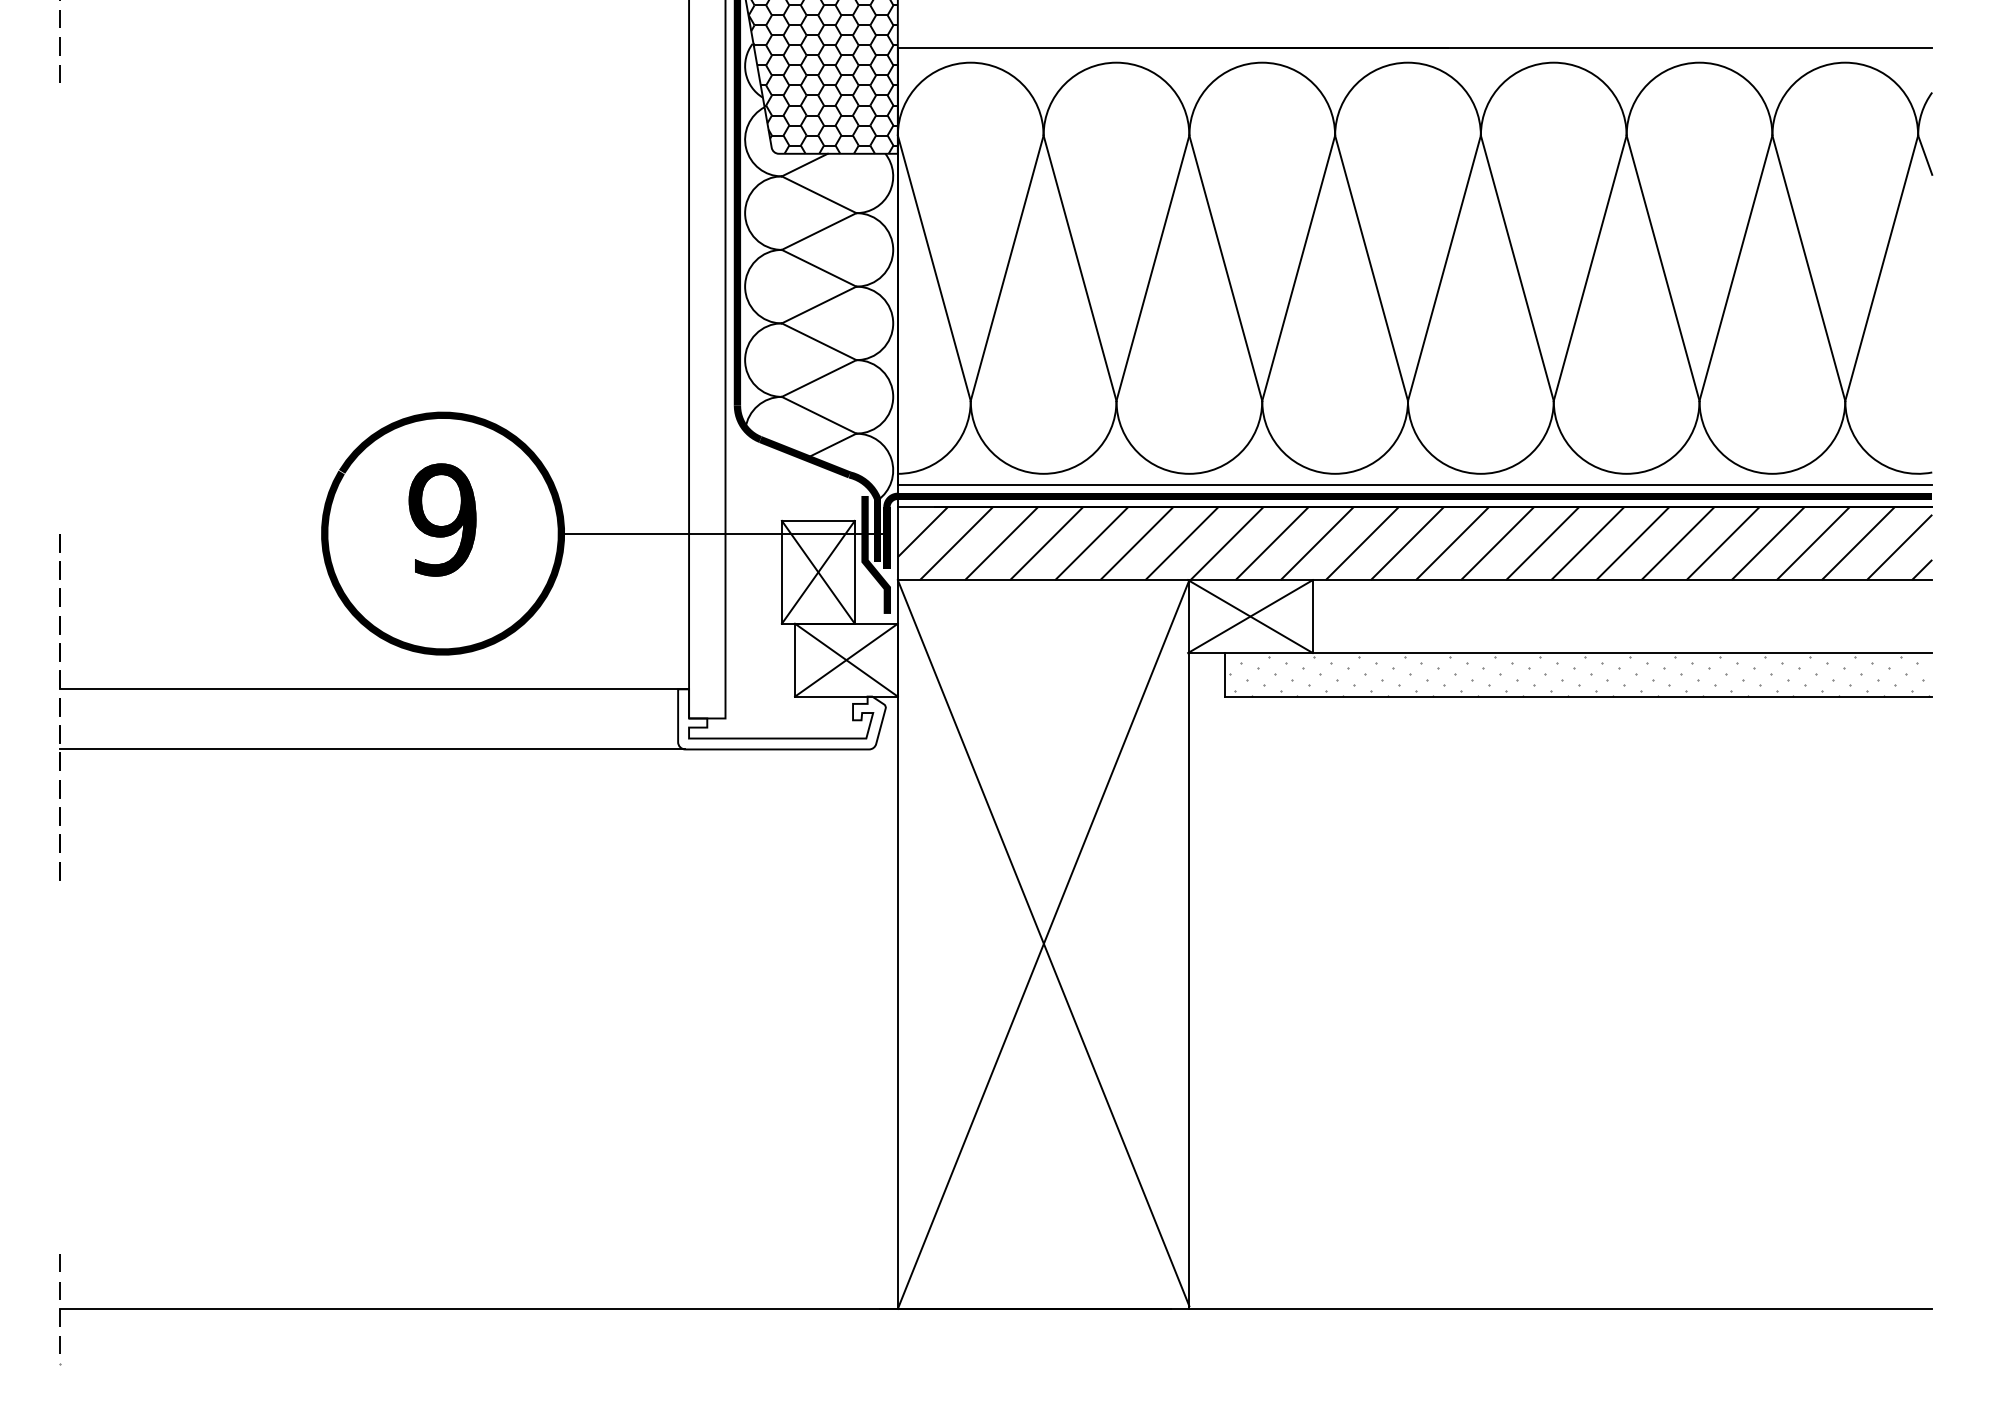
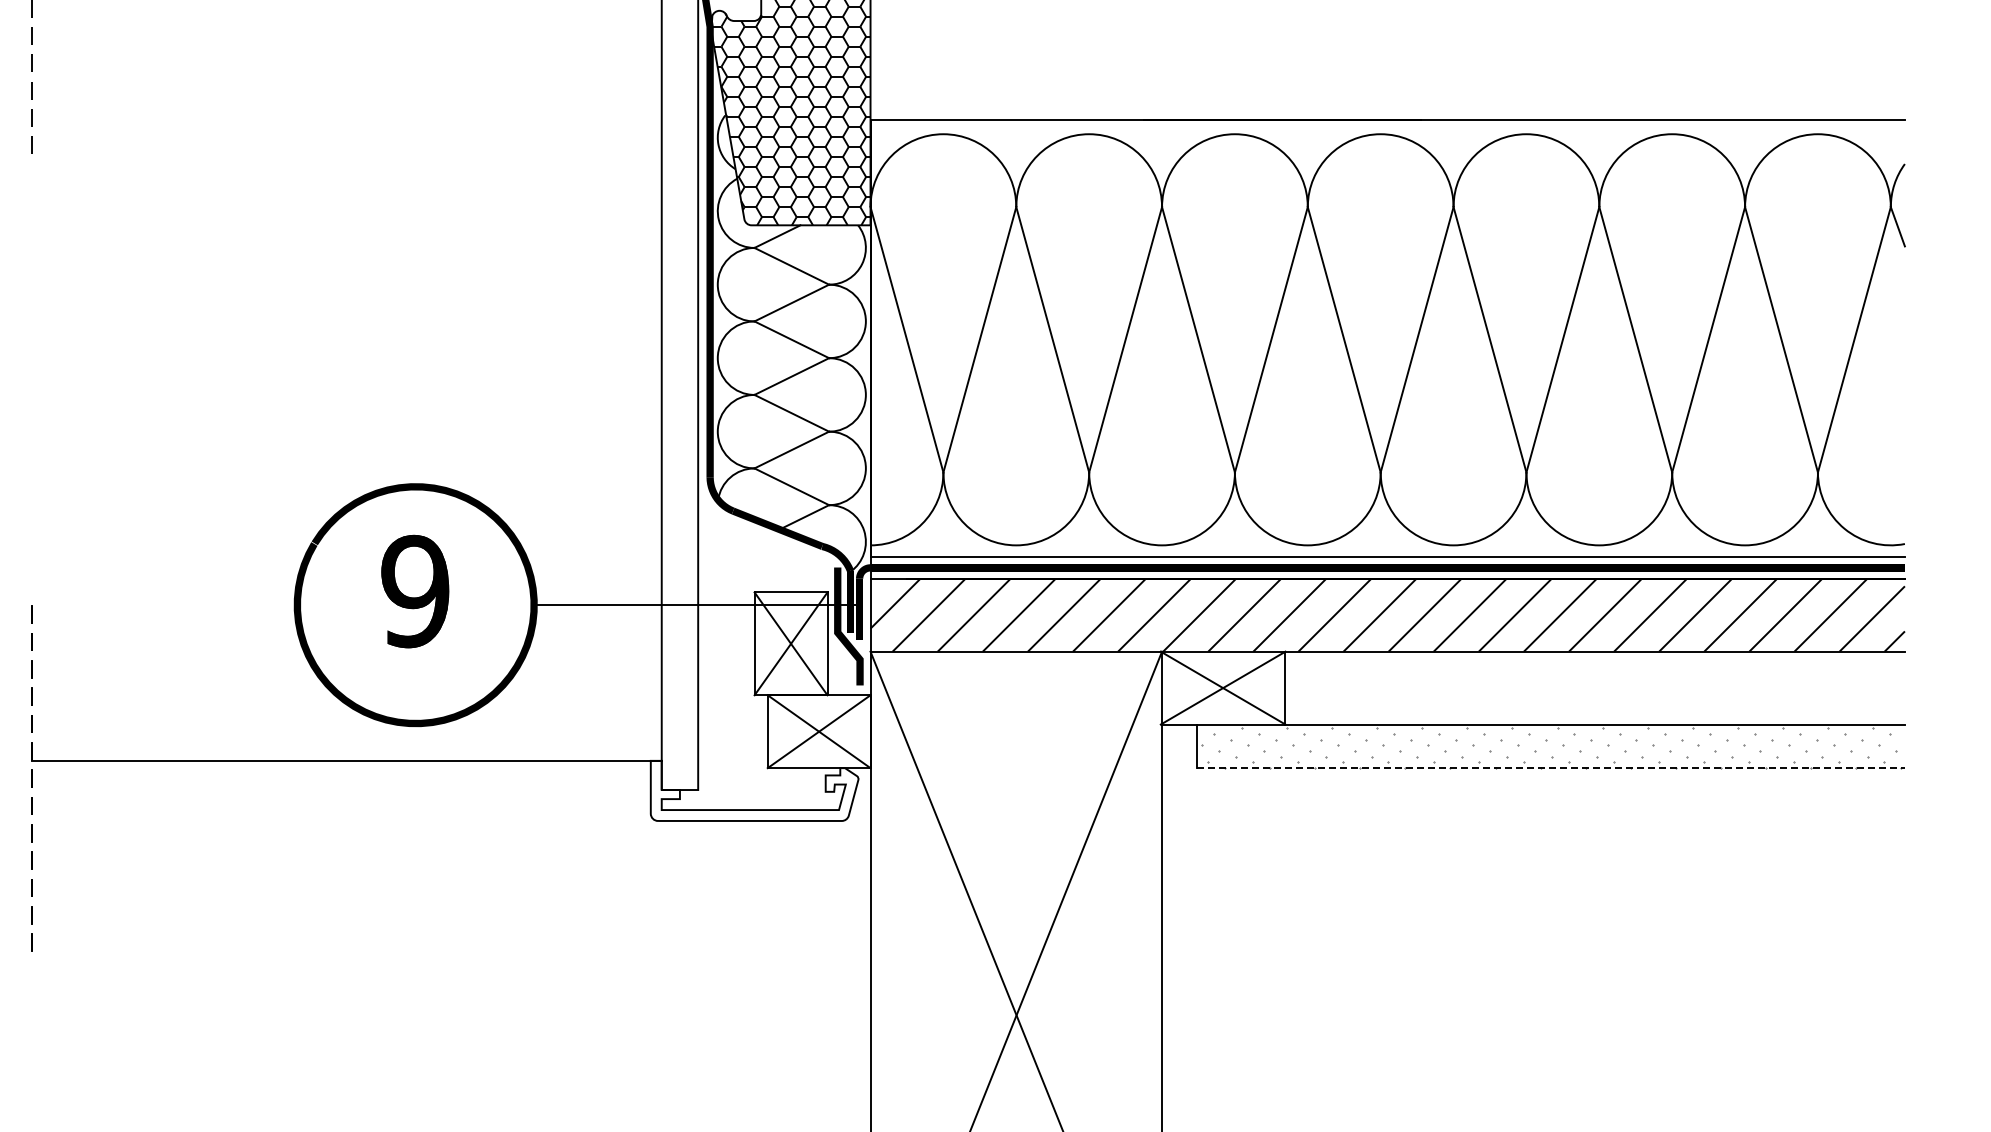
line: (1578, 696) -> (1551, 768), solid -> dashed
line: (372, 749) -> (345, 821), removed

